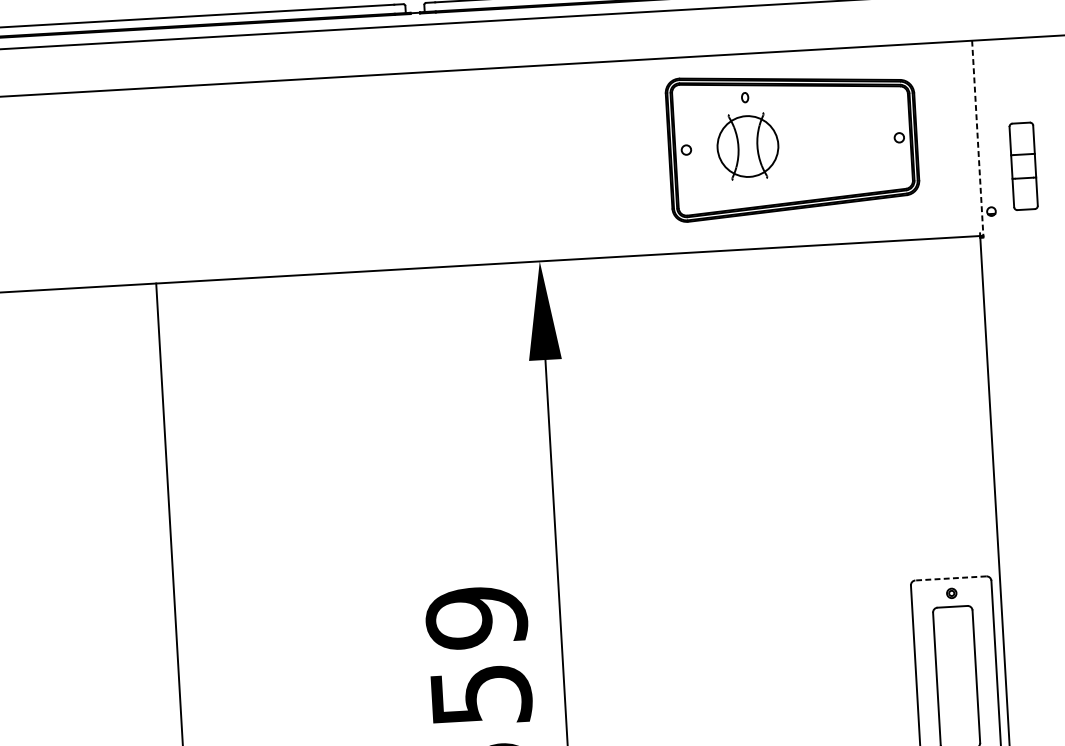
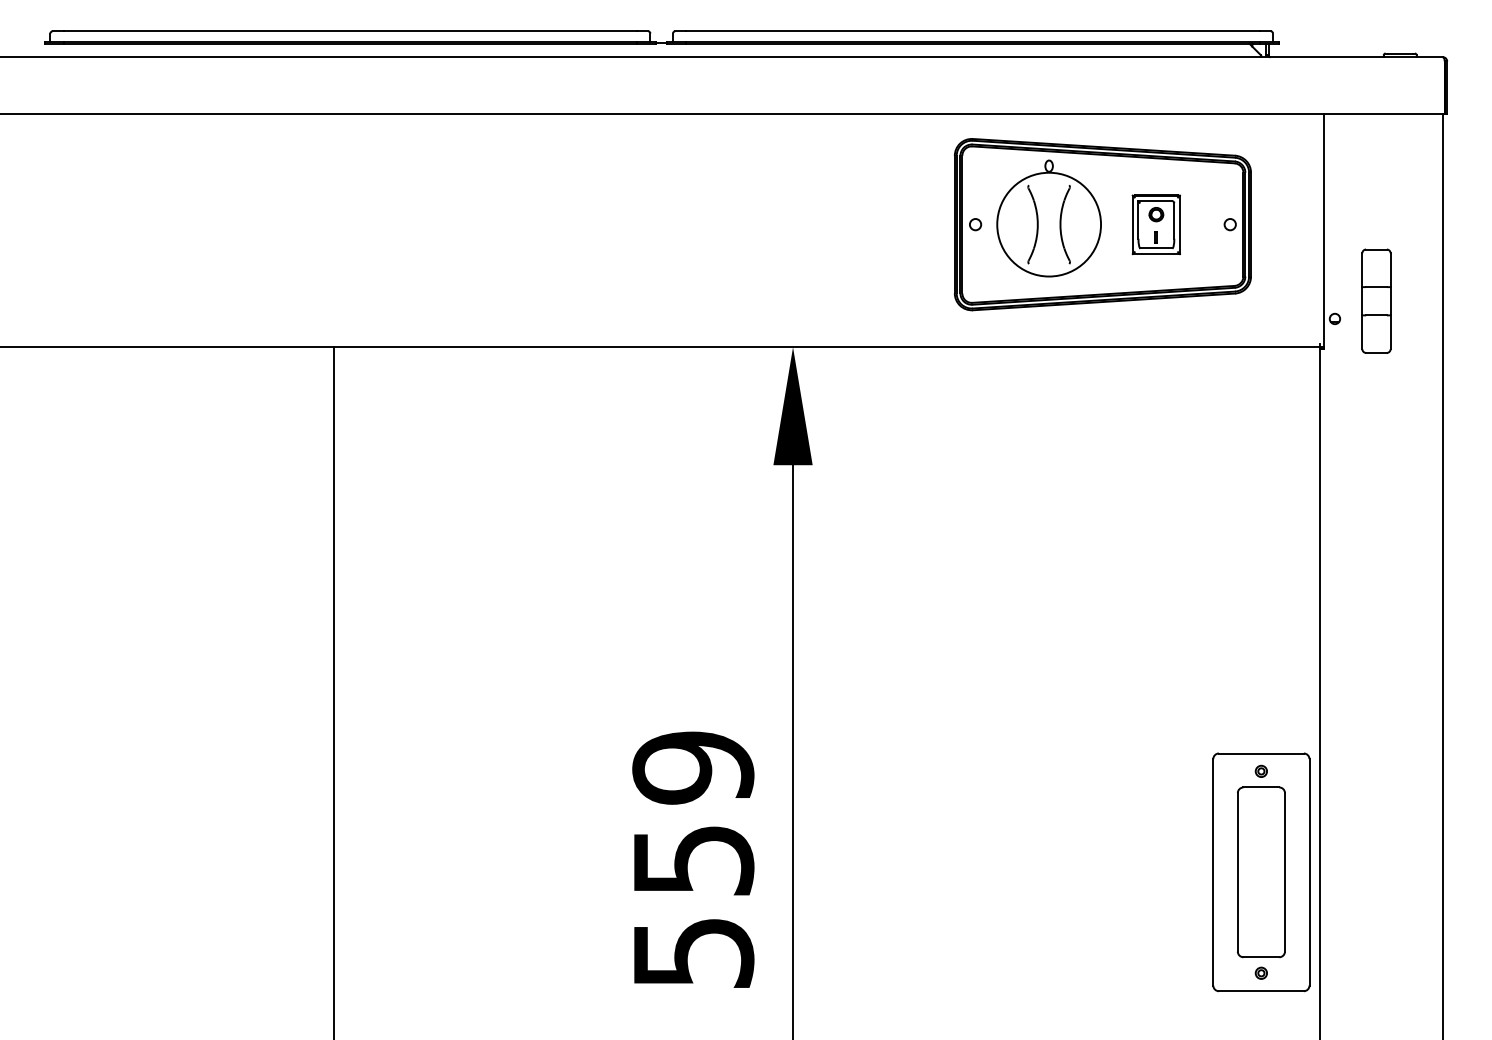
line: (977, 139) -> (1323, 231), dashed -> solid
part: (837, 141) -> (1156, 224), added
circle: (748, 146) -> (1049, 224), size x1.43
part: (1023, 165) -> (1376, 300), moved
line: (950, 578) -> (1260, 753), dashed -> solid

